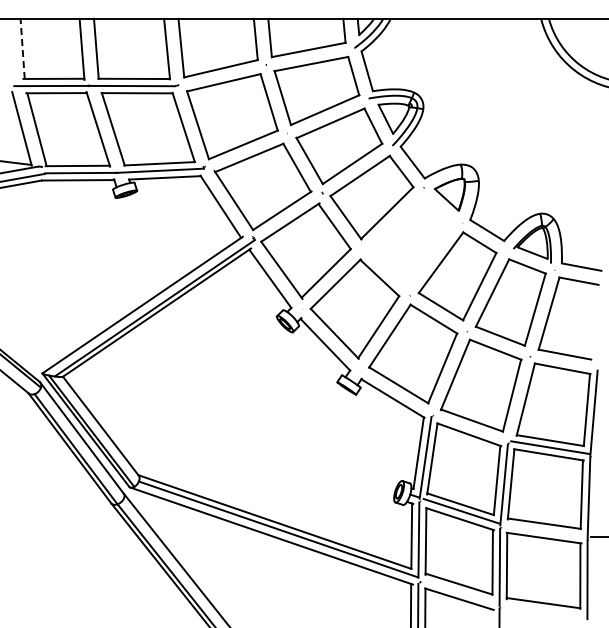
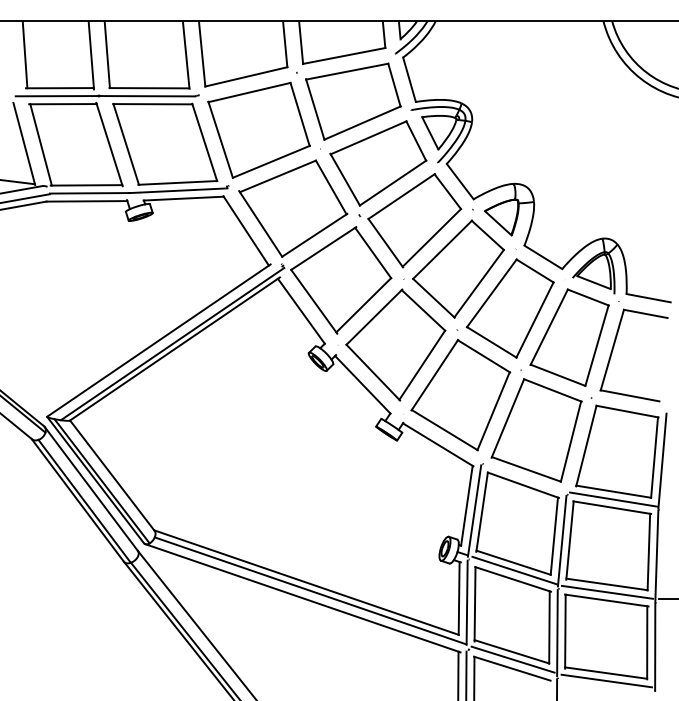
line: (22, 48) -> (24, 54), dashed -> solid
part: (406, 240) -> (453, 268), added
line: (544, 530) -> (607, 592), added
line: (459, 590) -> (512, 658), added
line: (543, 609) -> (606, 680), added

